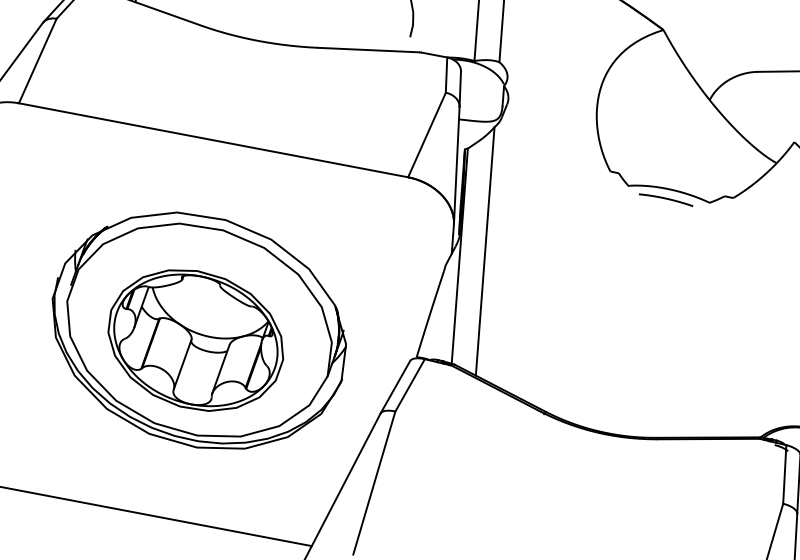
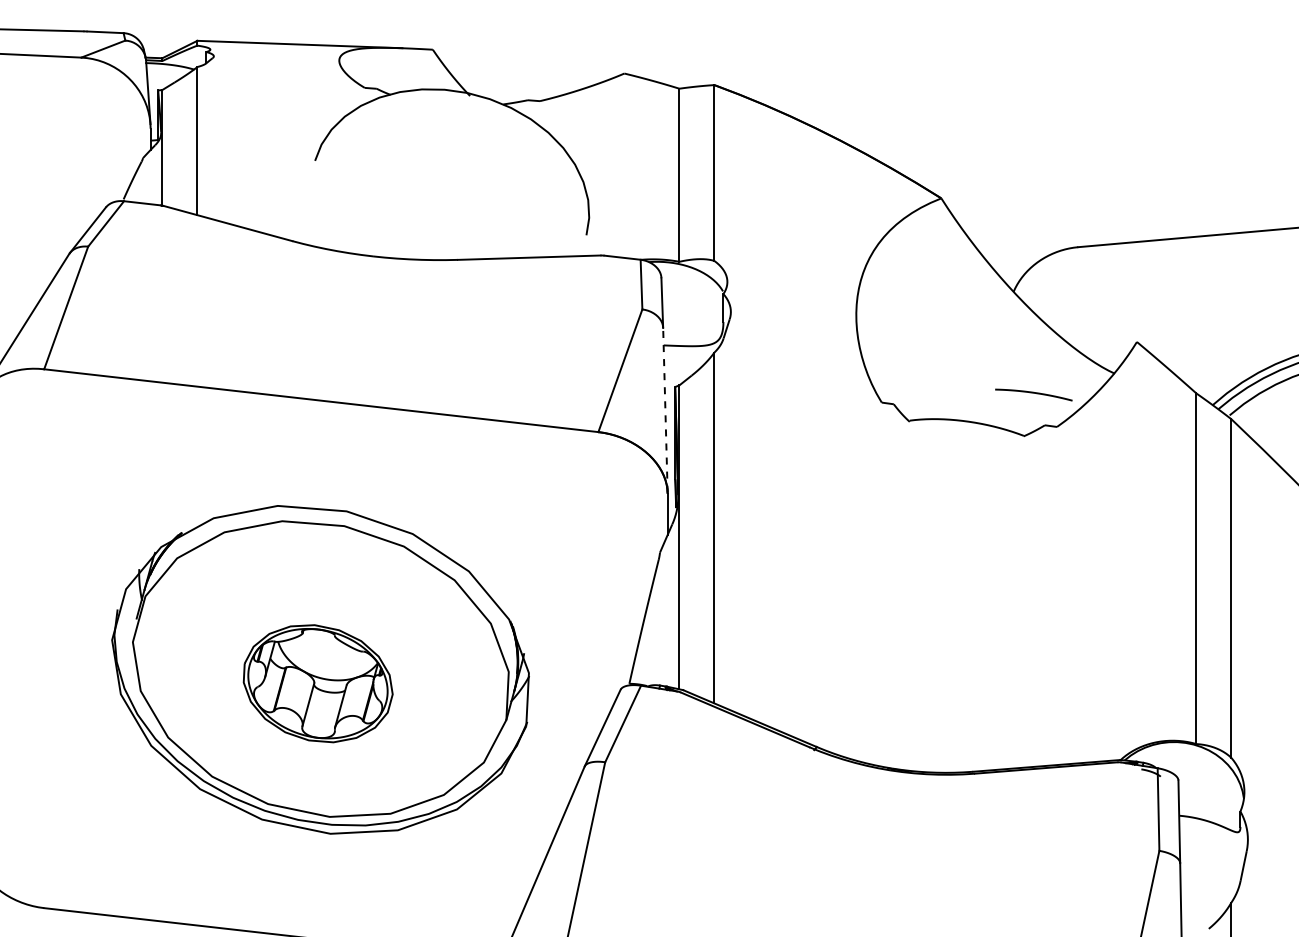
line: (456, 165) -> (665, 410), solid -> dashed
curve: (665, 199) -> (1033, 393), moved
part: (196, 340) -> (318, 683), size x0.6

